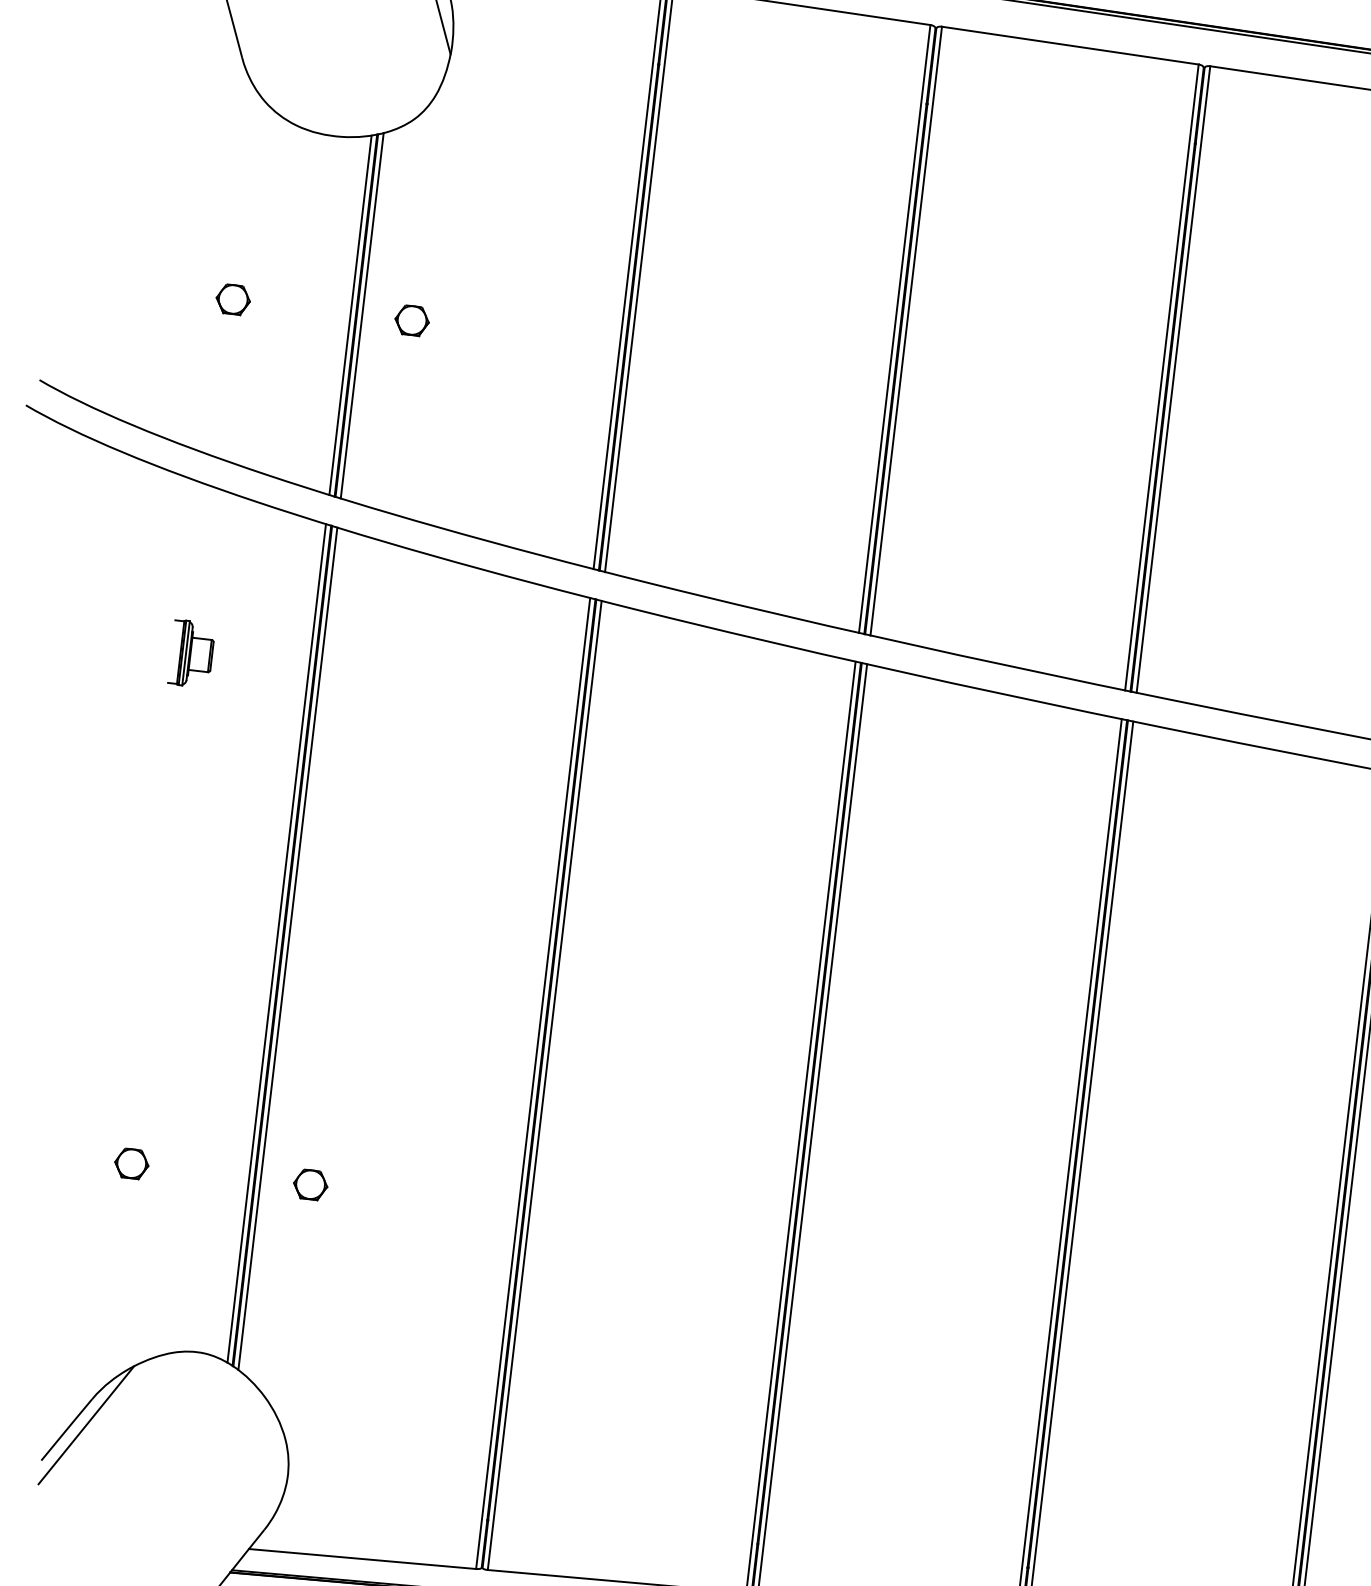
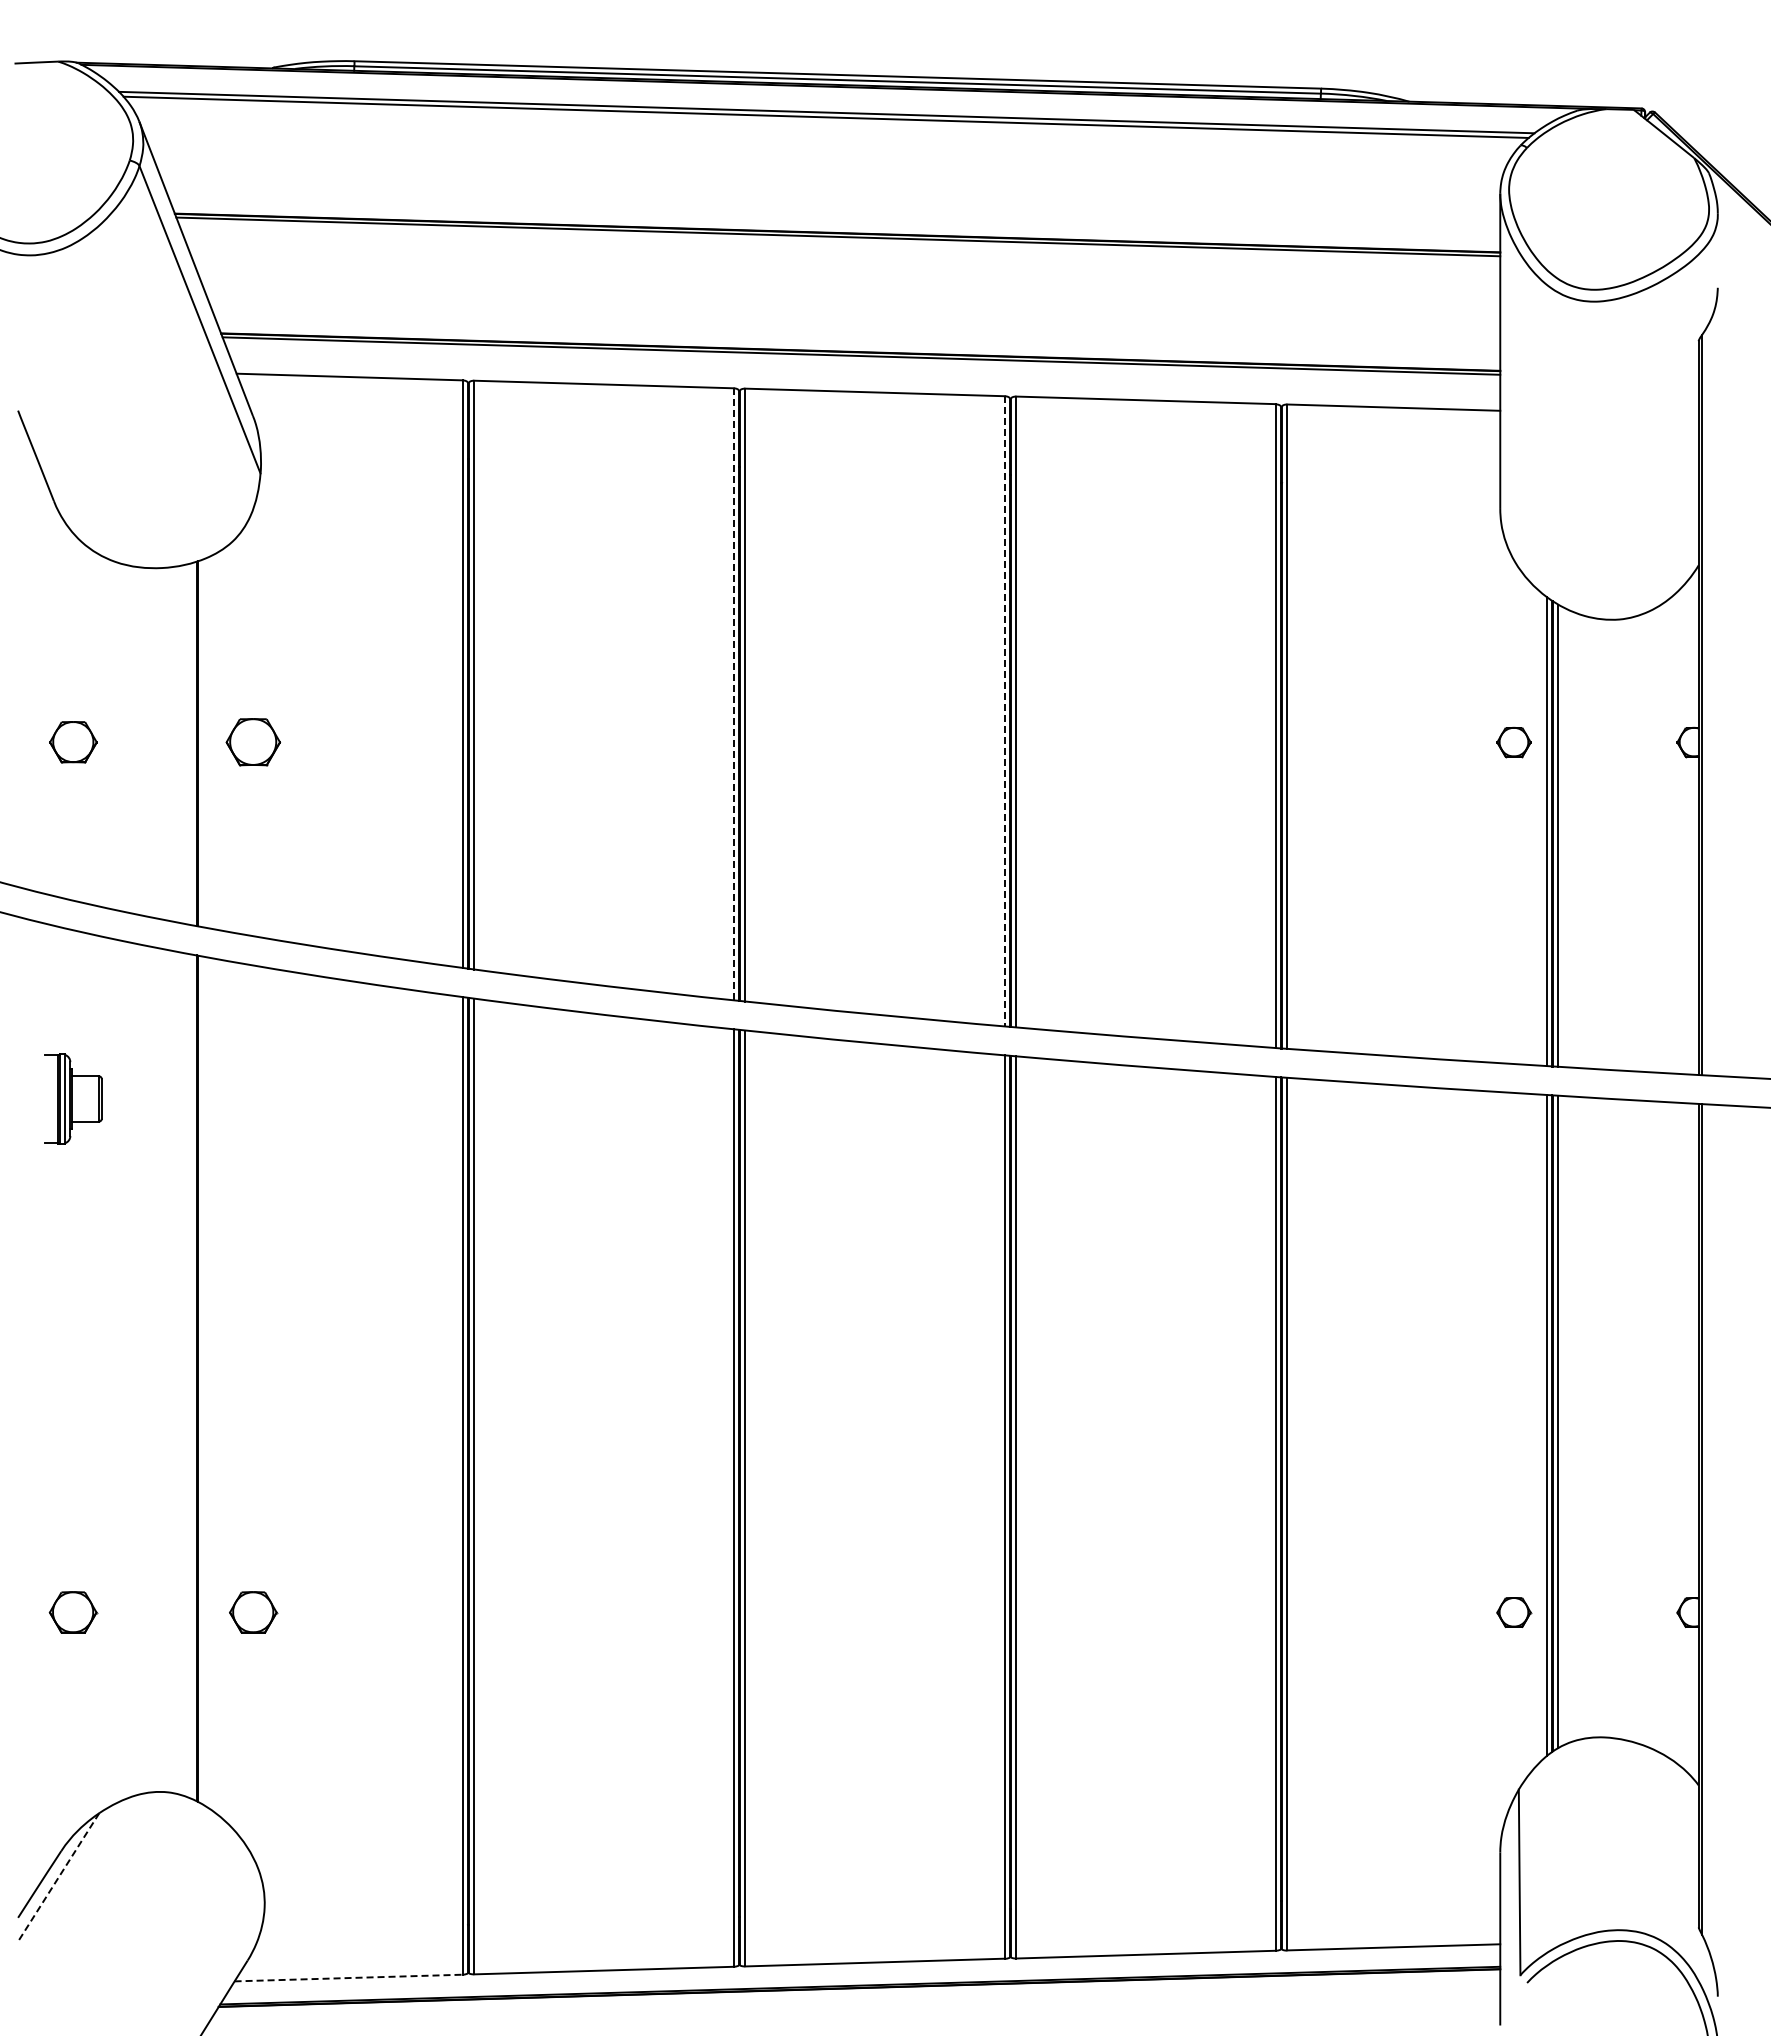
part: (232, 299) -> (72, 742), size x1.4
line: (350, 315) -> (191, 744), removed
line: (362, 315) -> (203, 743), removed
part: (412, 320) -> (253, 742), size x1.6
line: (894, 329) -> (733, 694), solid -> dashed
line: (1161, 377) -> (1004, 711), solid -> dashed
part: (191, 654) -> (73, 1099), size x1.4
line: (276, 943) -> (191, 1376), removed
line: (288, 948) -> (203, 1380), removed
part: (131, 1163) -> (73, 1612), size x1.4
part: (310, 1184) -> (253, 1612), size x1.4
line: (86, 1425) -> (58, 1877), solid -> dashed
line: (363, 1559) -> (349, 1978), solid -> dashed

